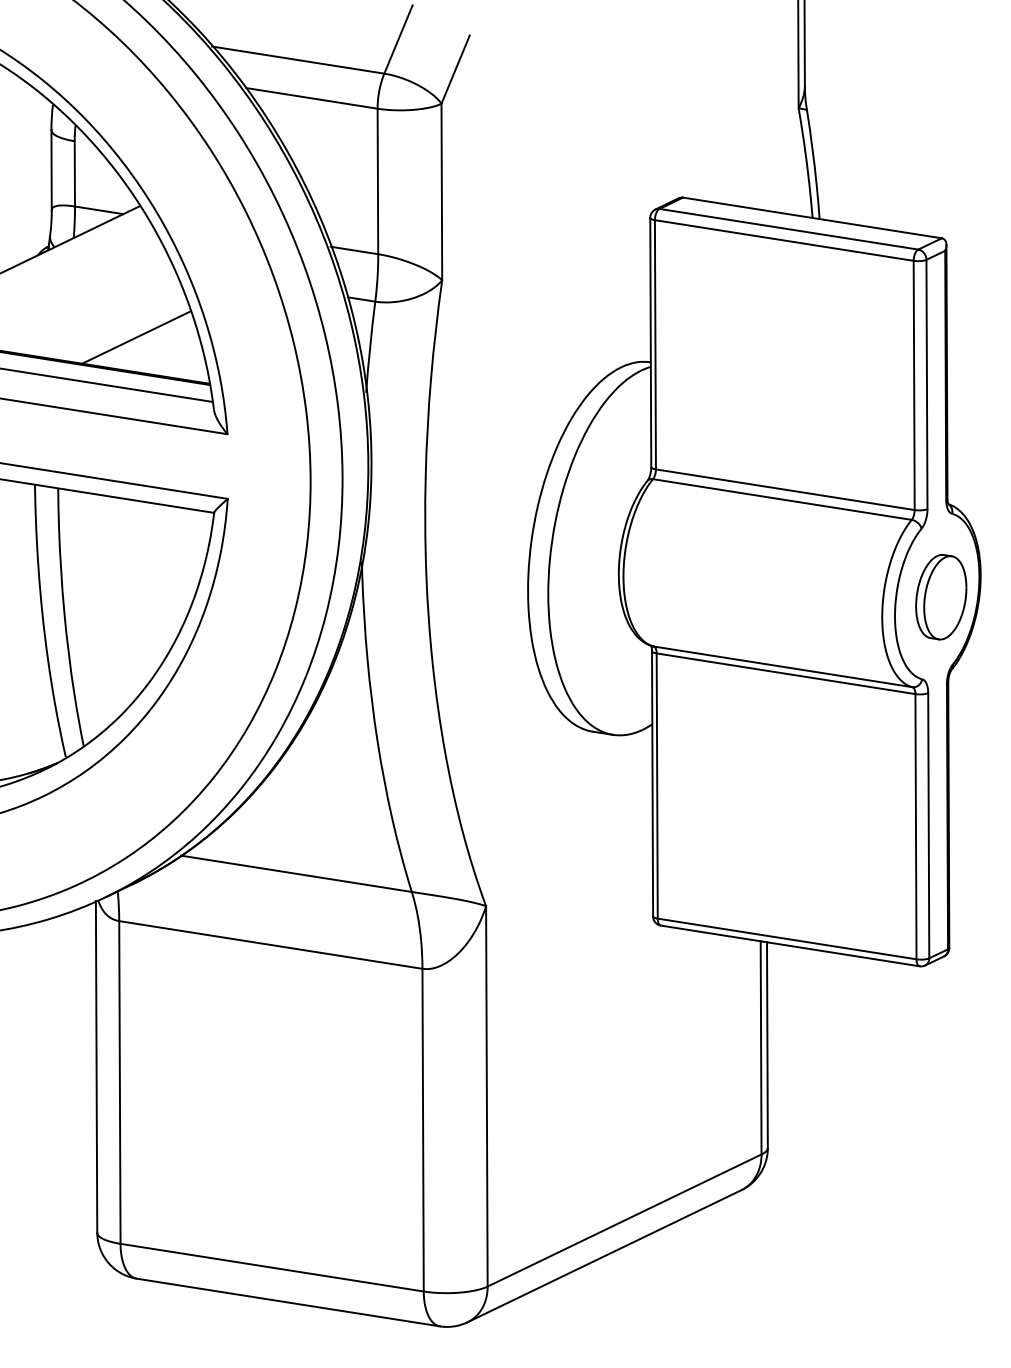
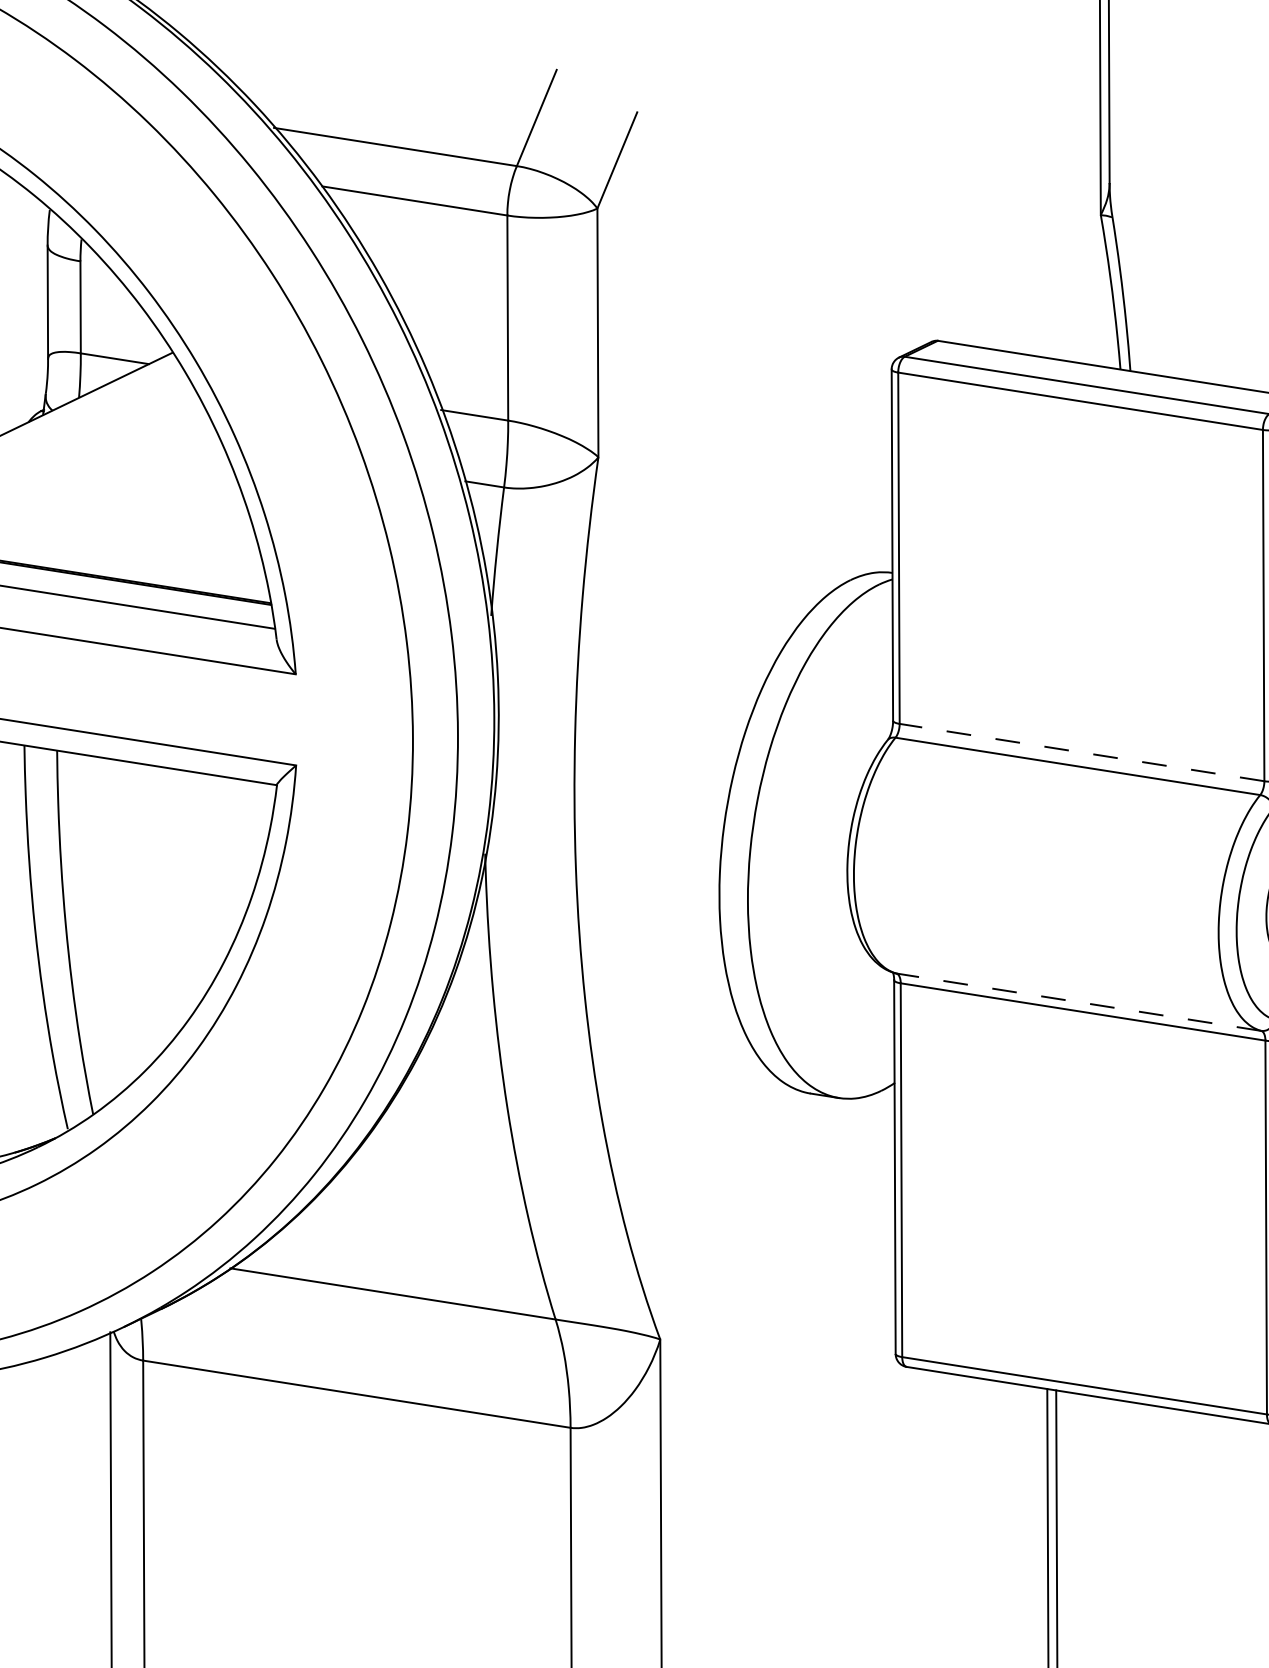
line: (136, 337) -> (167, 537), removed
line: (785, 489) -> (1082, 752), solid -> dashed
line: (783, 666) -> (1079, 1001), solid -> dashed

